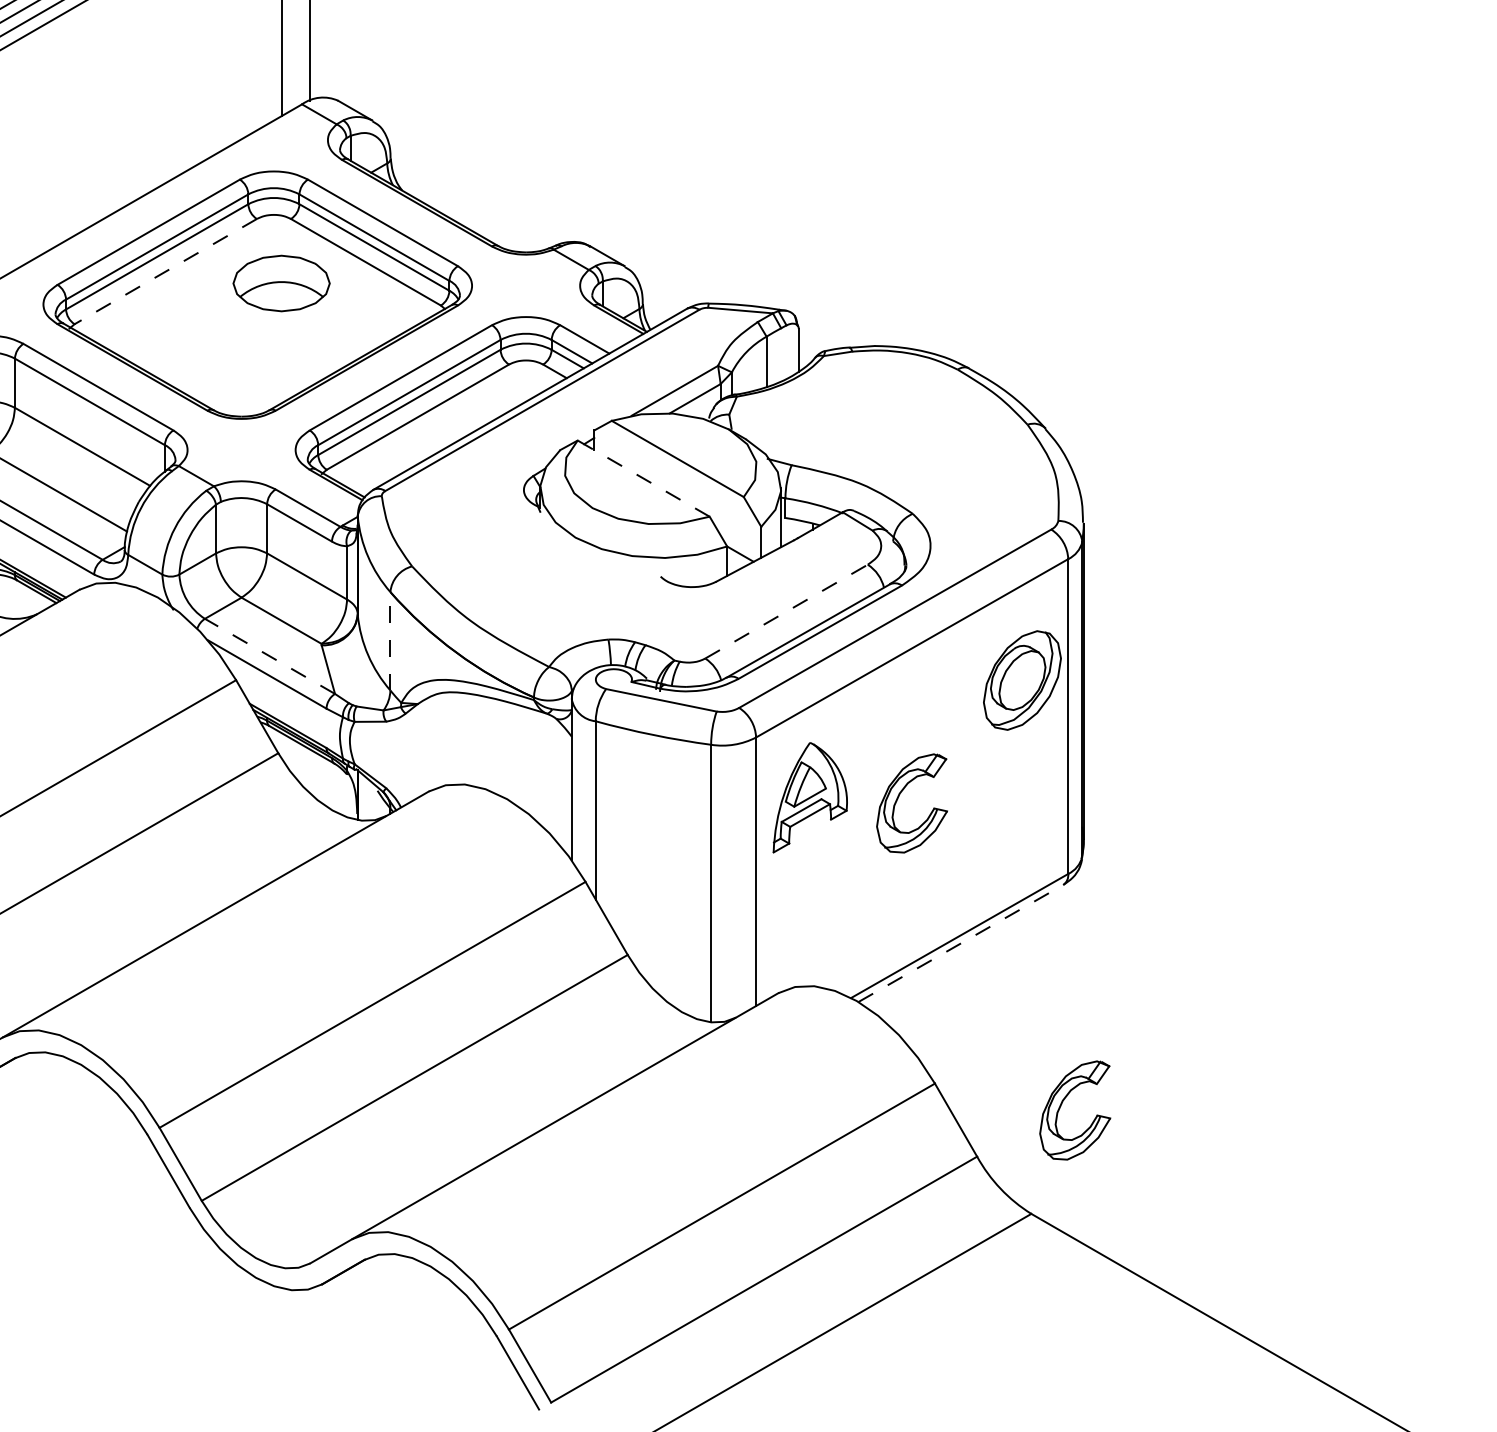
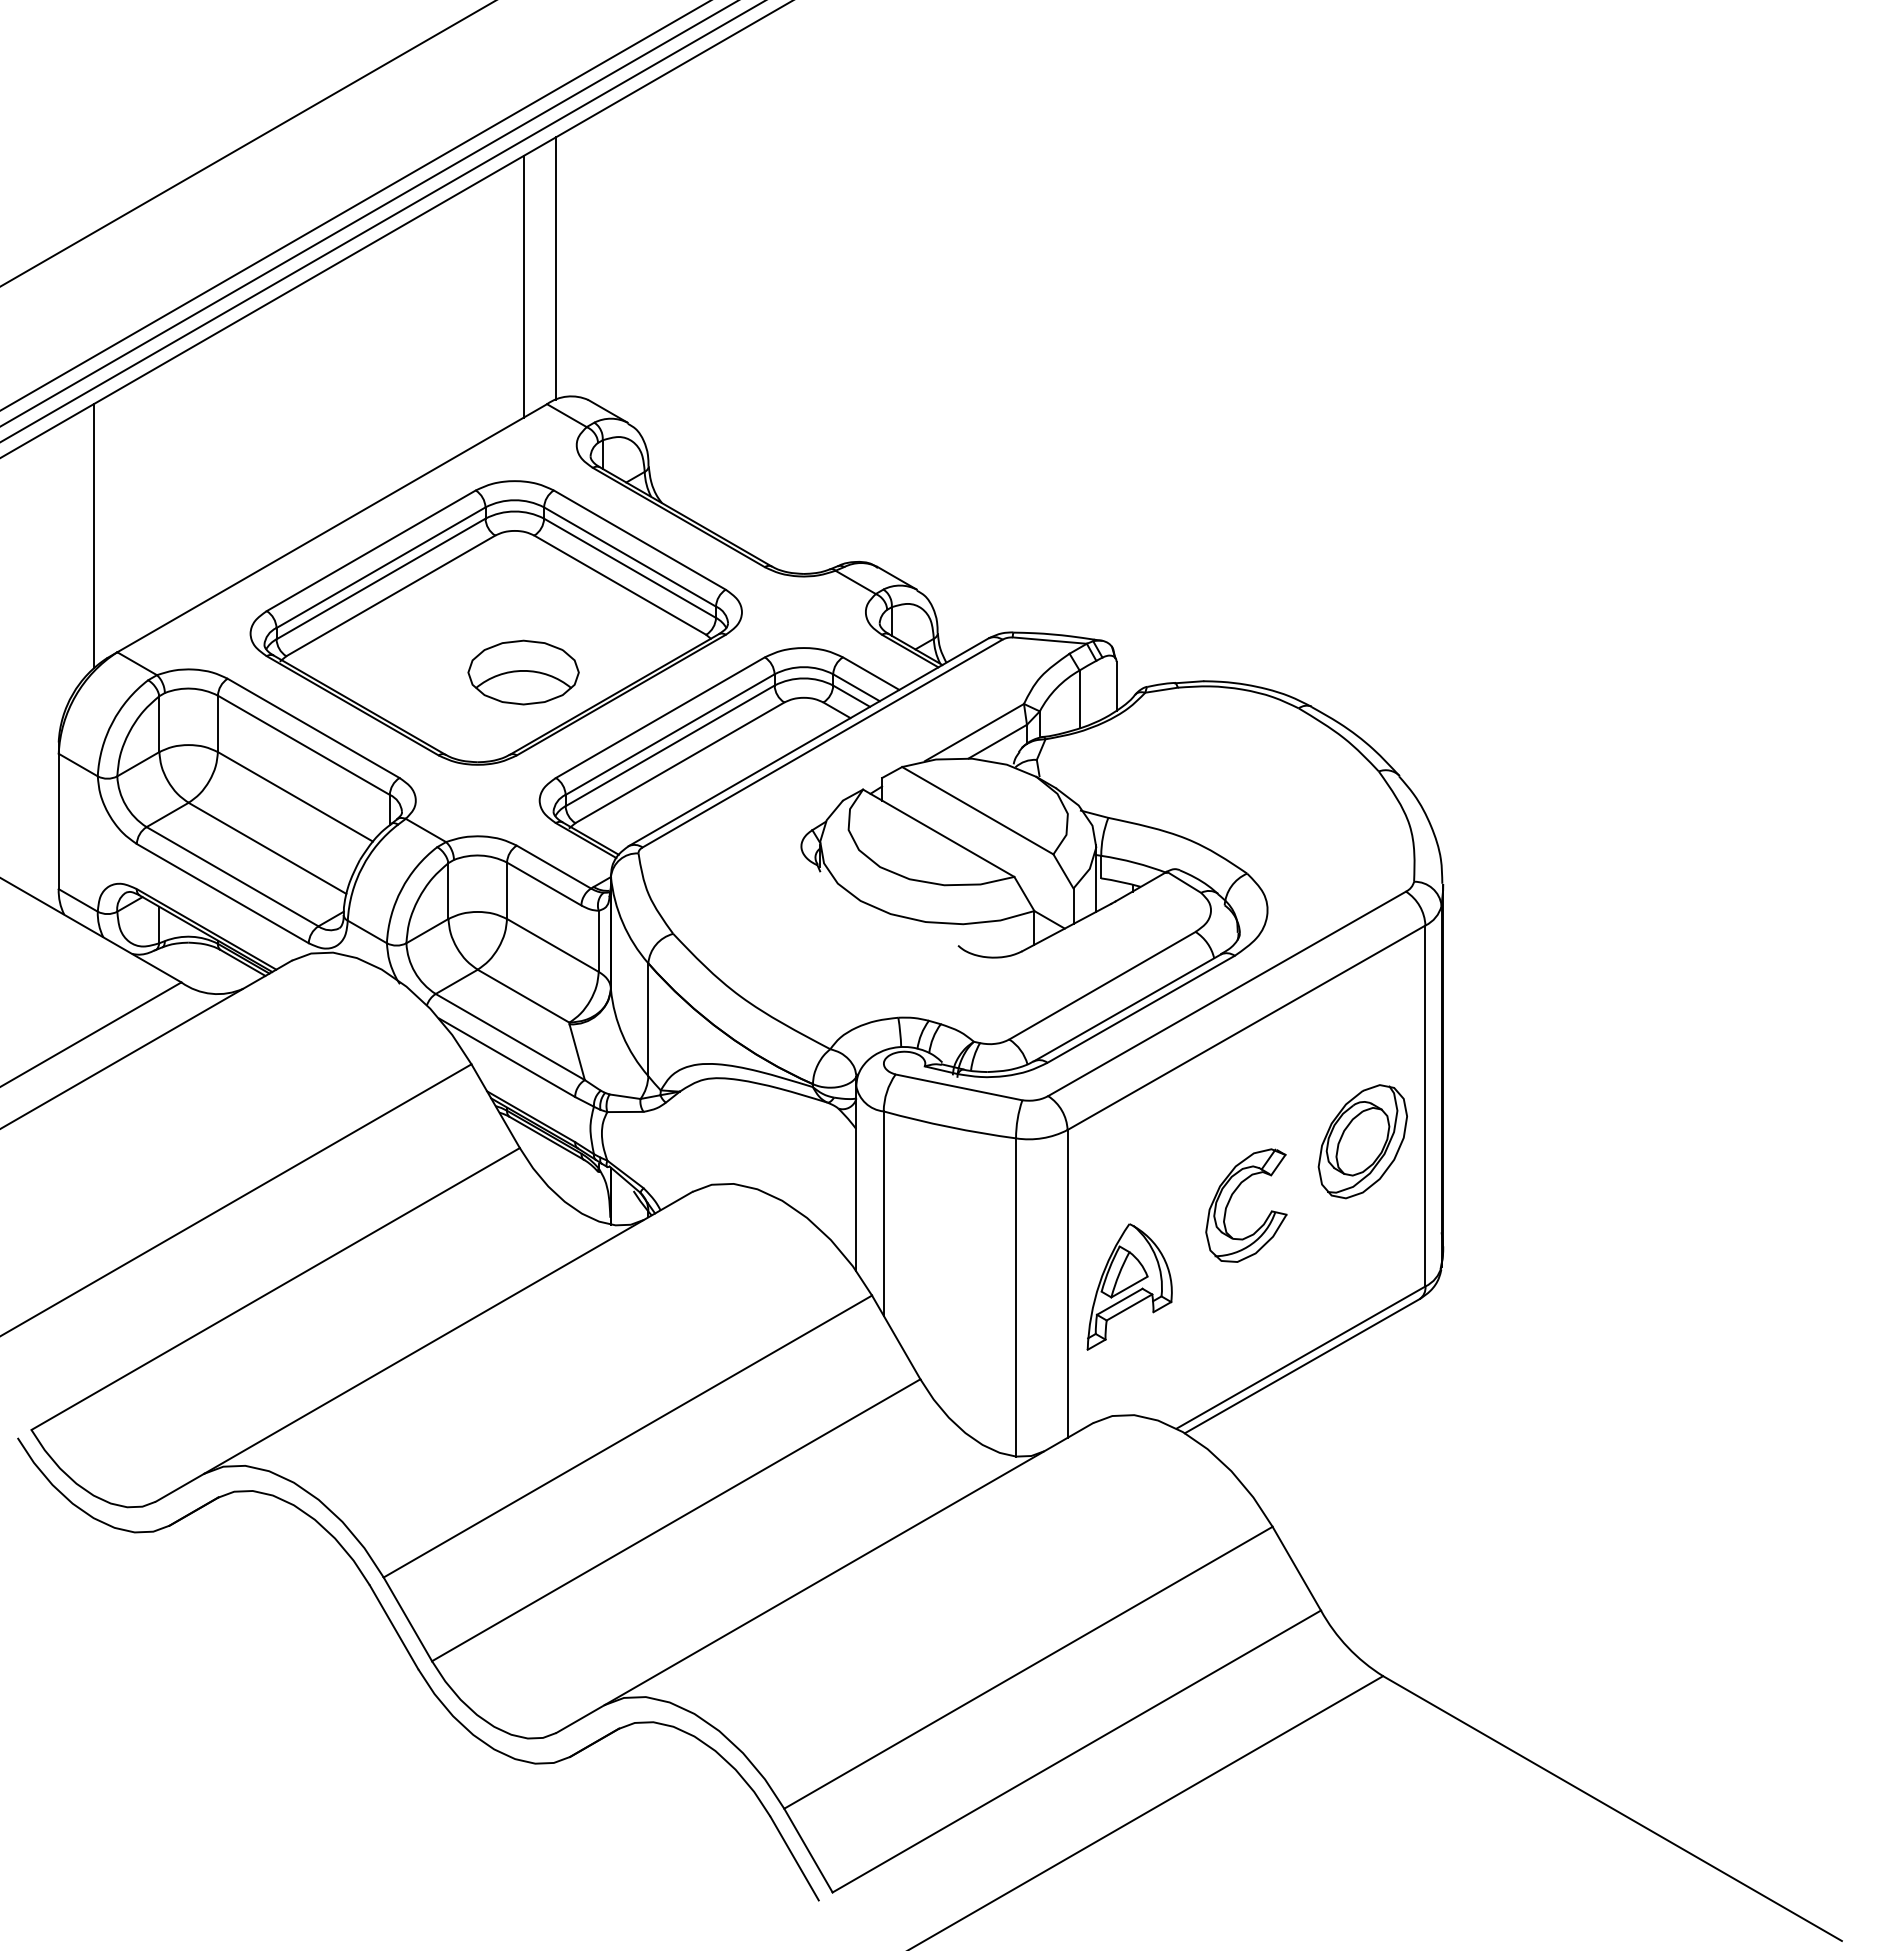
line: (165, 271) -> (390, 595), dashed -> solid
part: (281, 283) -> (523, 672), moved
line: (643, 478) -> (938, 833), dashed -> solid
line: (786, 611) -> (1102, 985), dashed -> solid
line: (390, 641) -> (648, 1019), dashed -> solid
line: (269, 655) -> (509, 1036), dashed -> solid
part: (1022, 680) -> (1362, 1141), moved
part: (810, 797) -> (1129, 1286), moved
line: (961, 942) -> (1302, 1365), dashed -> solid
part: (1062, 1104) -> (1418, 1550), removed

